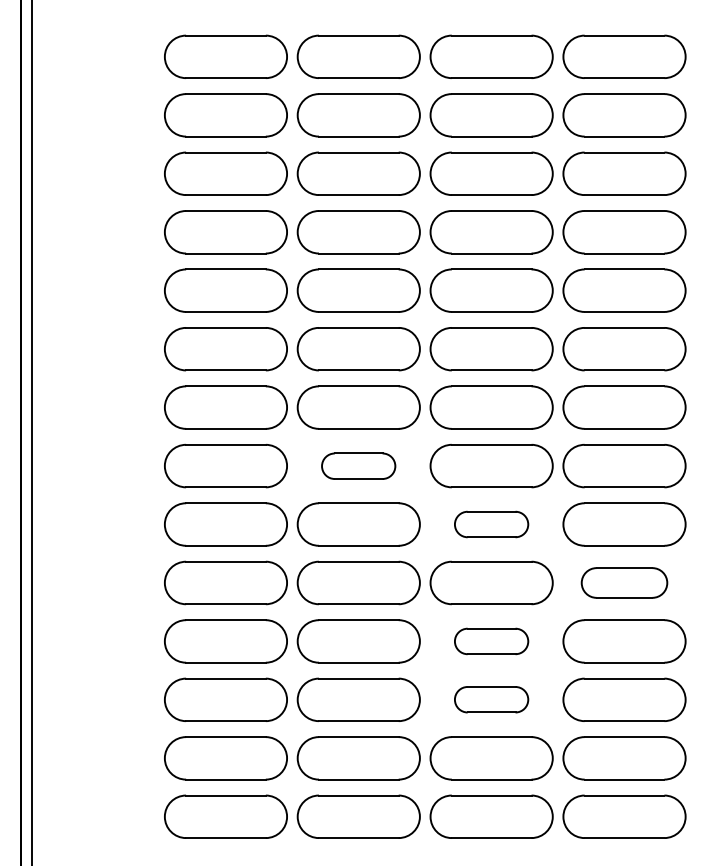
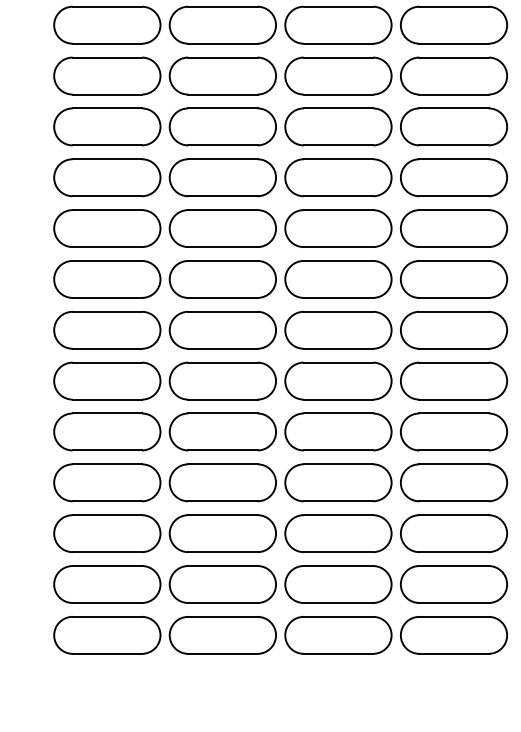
part: (358, 466) -> (222, 330), size x1.67
part: (491, 524) -> (338, 381), size x1.67
part: (624, 582) -> (453, 431), size x1.43
part: (491, 641) -> (338, 482), size x1.67
part: (491, 699) -> (338, 533), size x1.67

